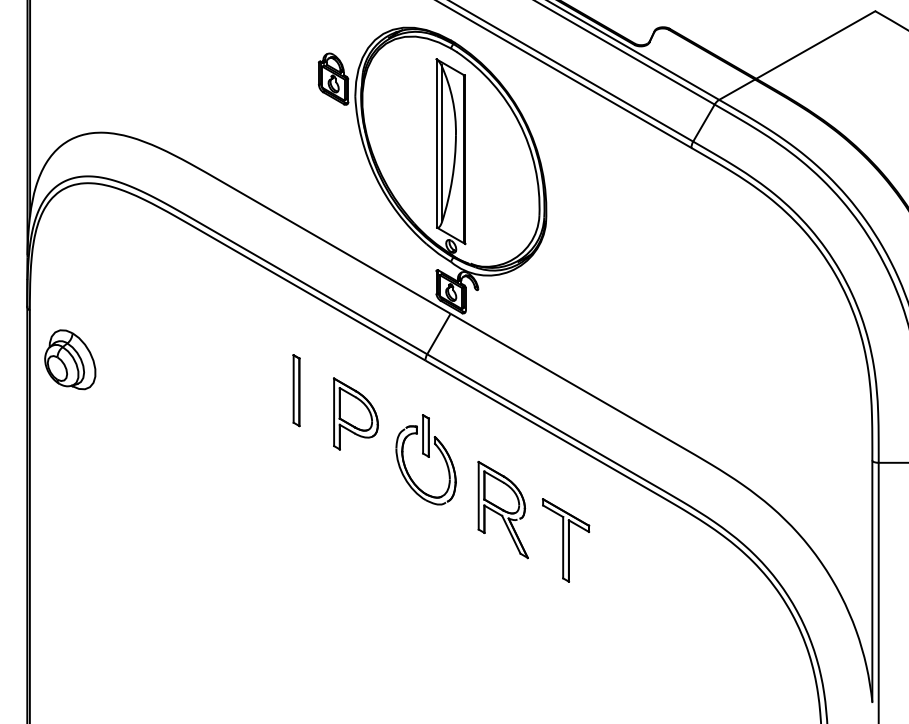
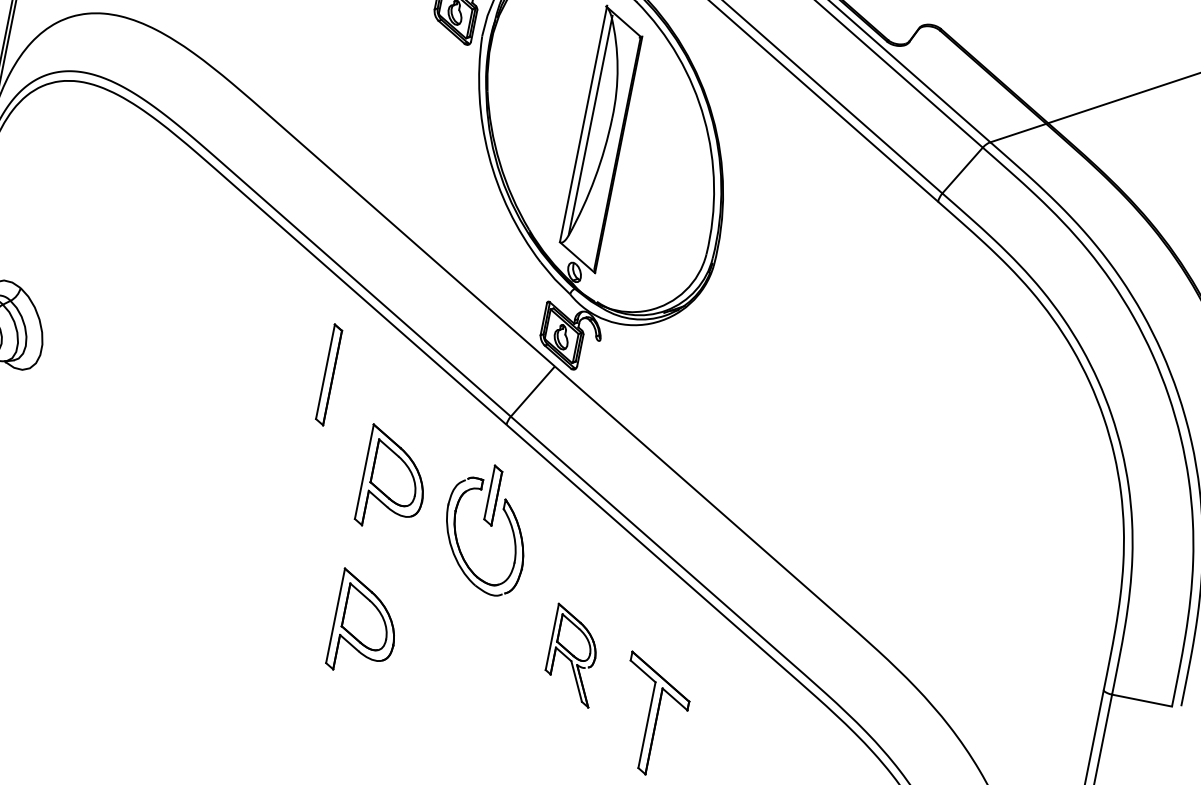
part: (296, 390) -> (329, 374), moved
part: (425, 459) -> (486, 528), moved
part: (502, 509) -> (572, 654), size x0.7
part: (355, 516) -> (365, 623), added

